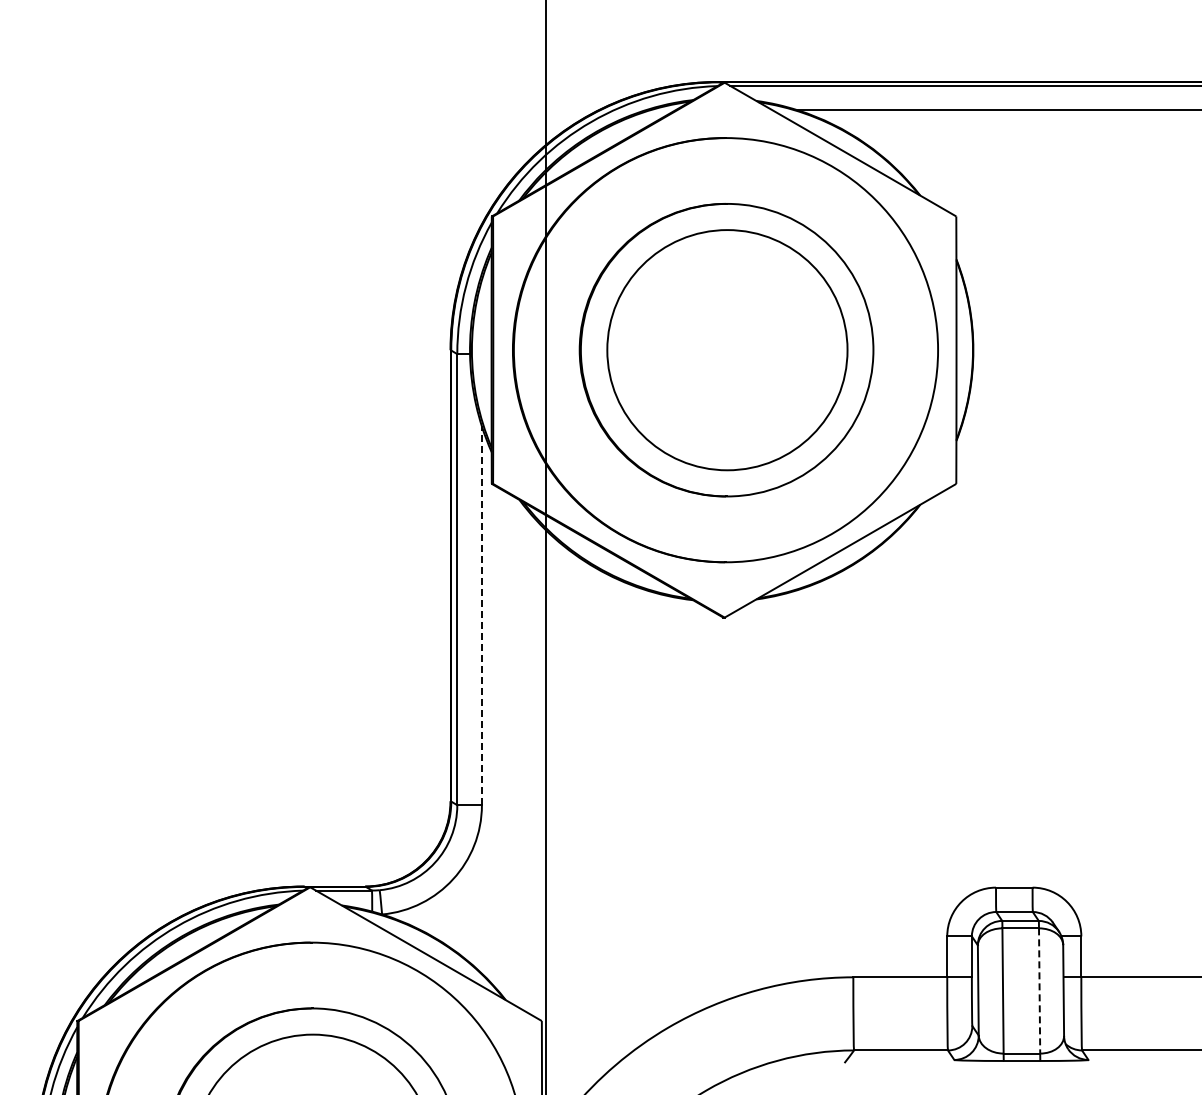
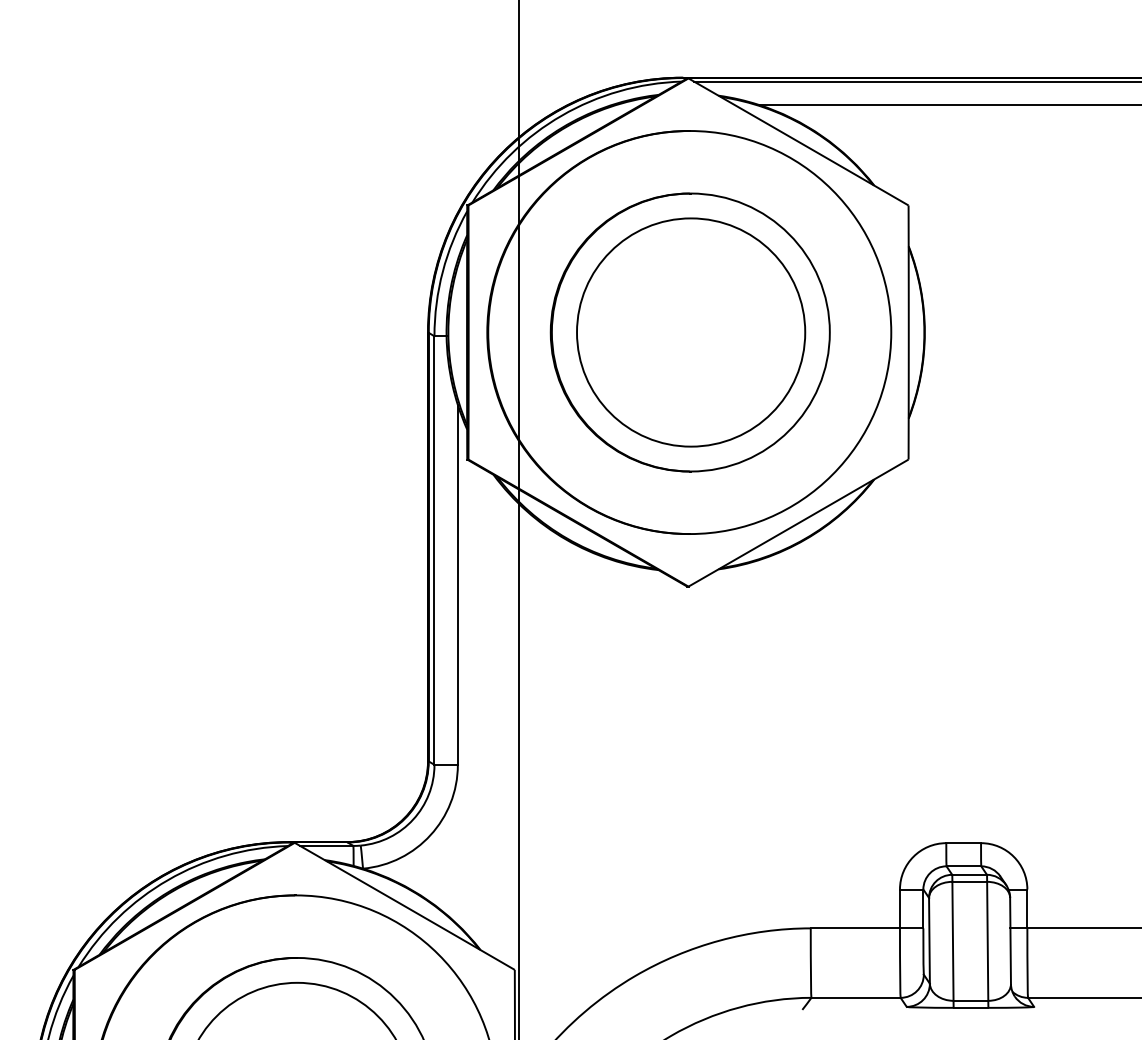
line: (481, 615) -> (457, 584), dashed -> solid
line: (1039, 990) -> (987, 940), dashed -> solid

